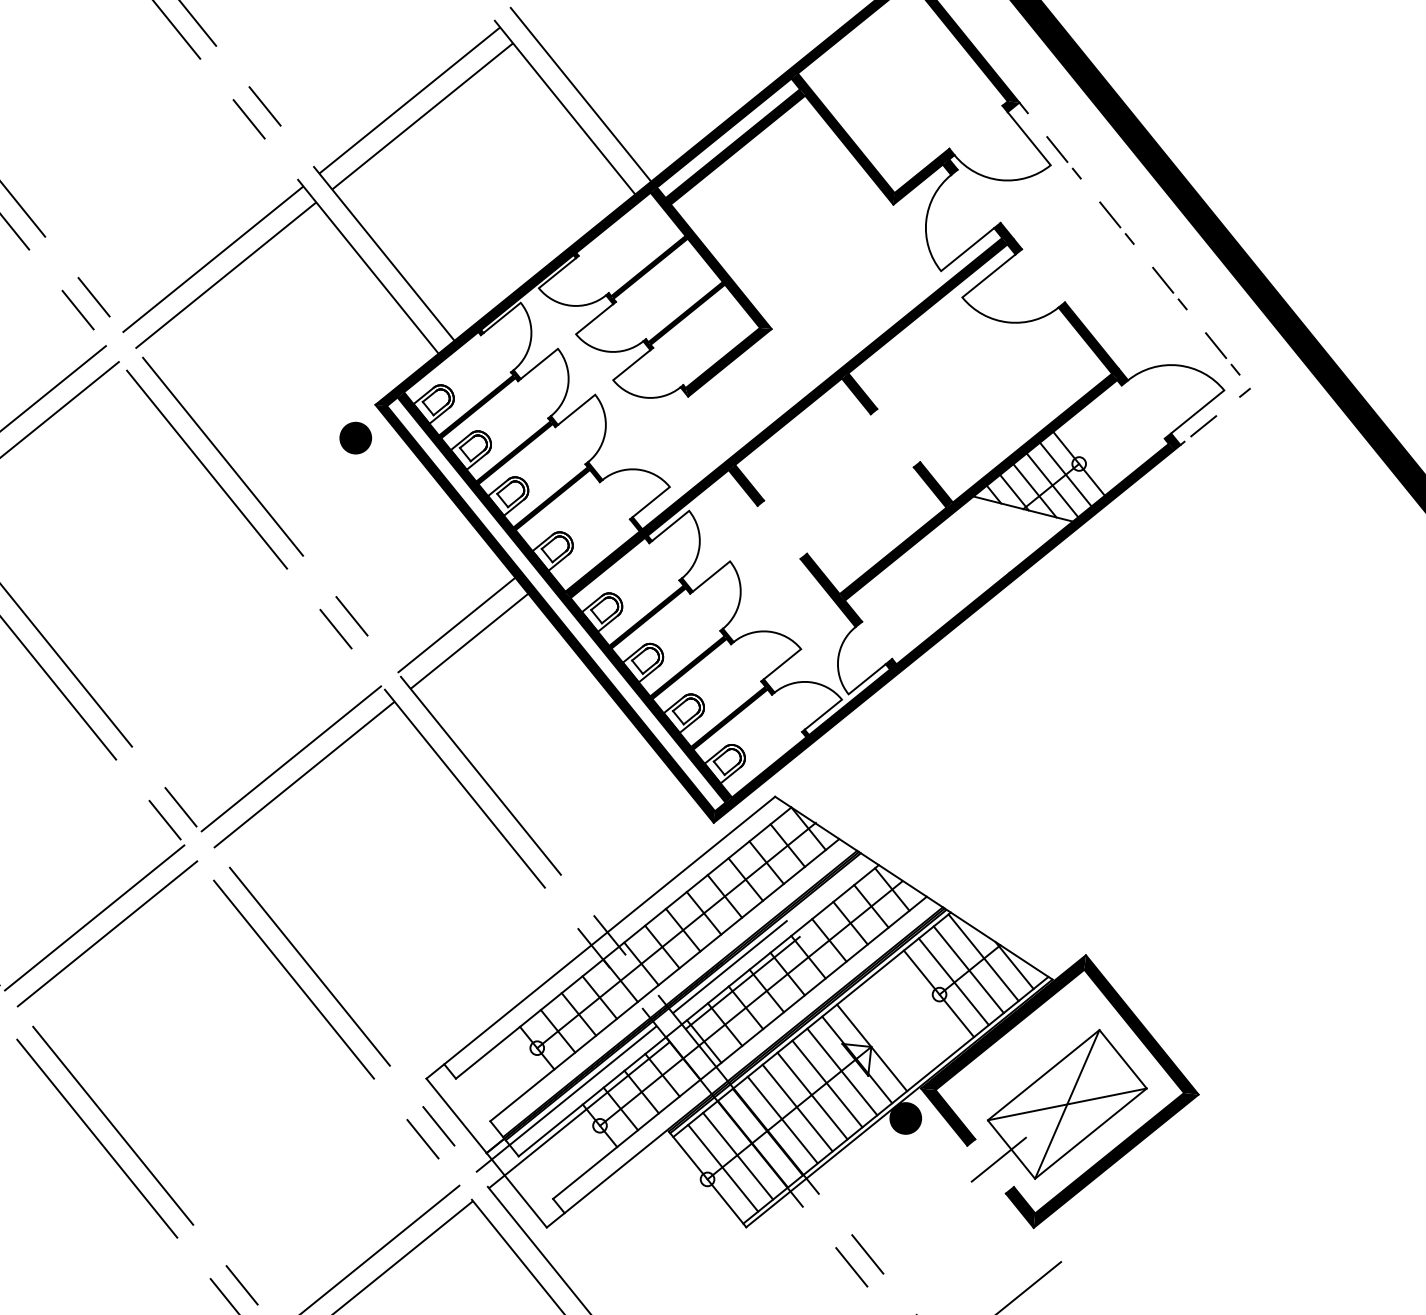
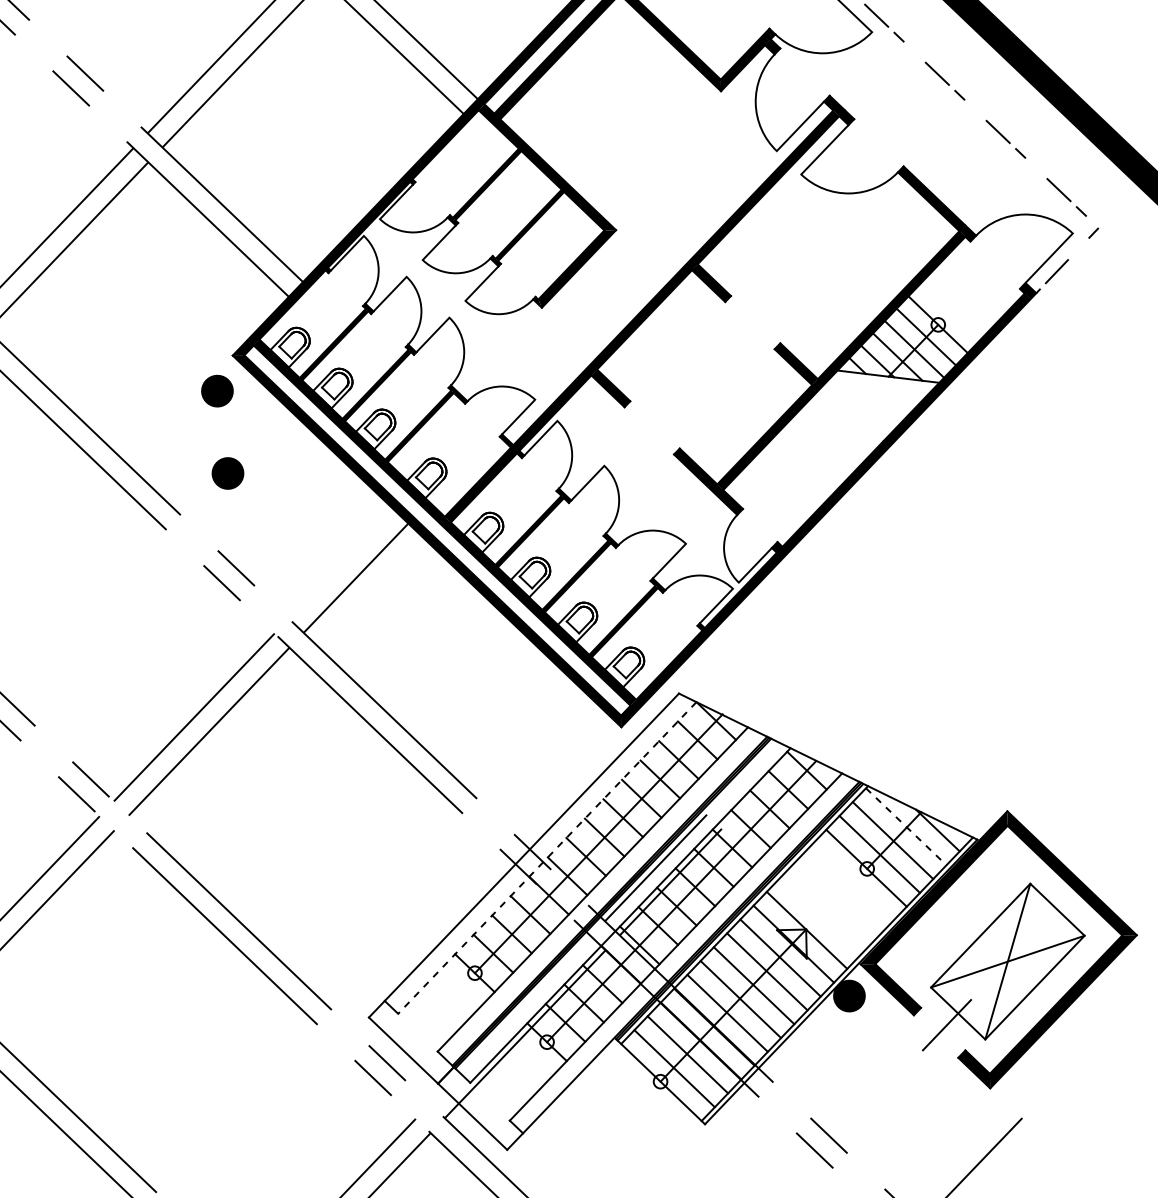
part: (355, 520) -> (227, 472), added
line: (456, 624) -> (341, 563), removed
line: (623, 943) -> (547, 858), solid -> dashed
line: (983, 957) -> (906, 826), solid -> dashed
line: (566, 1099) -> (510, 1020), removed

